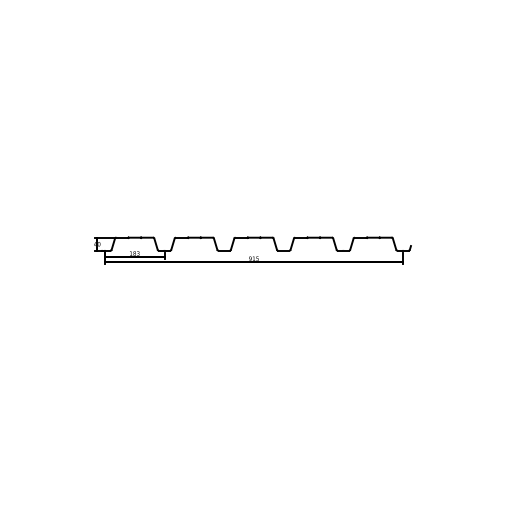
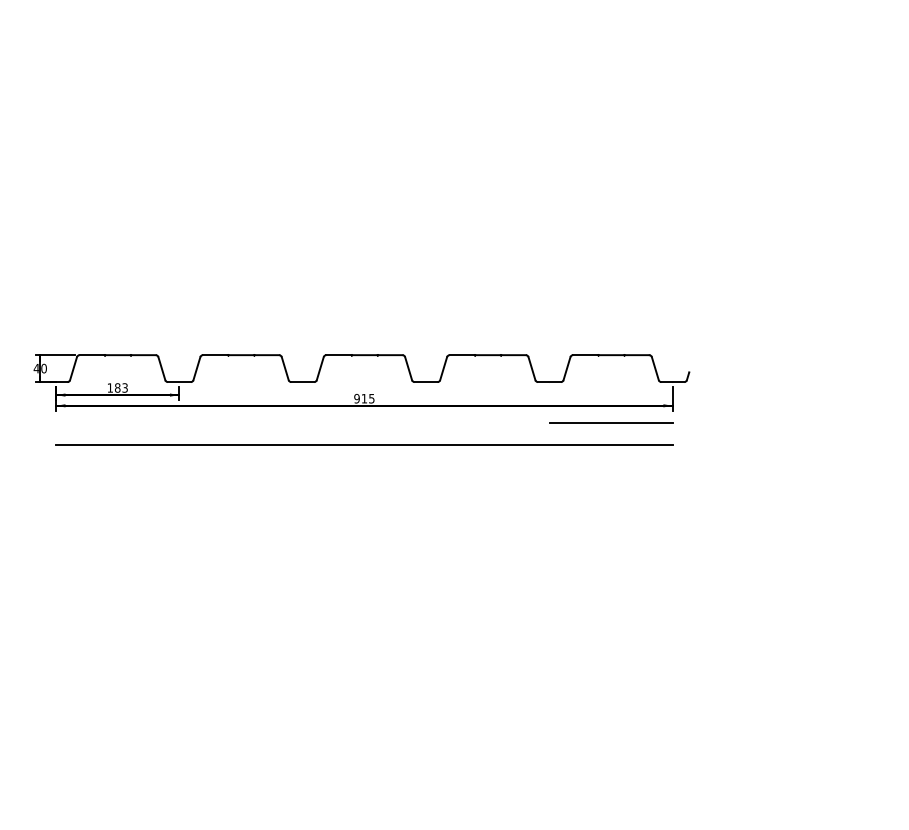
line: (373, 270) -> (611, 423), added
line: (253, 280) -> (363, 443), added

